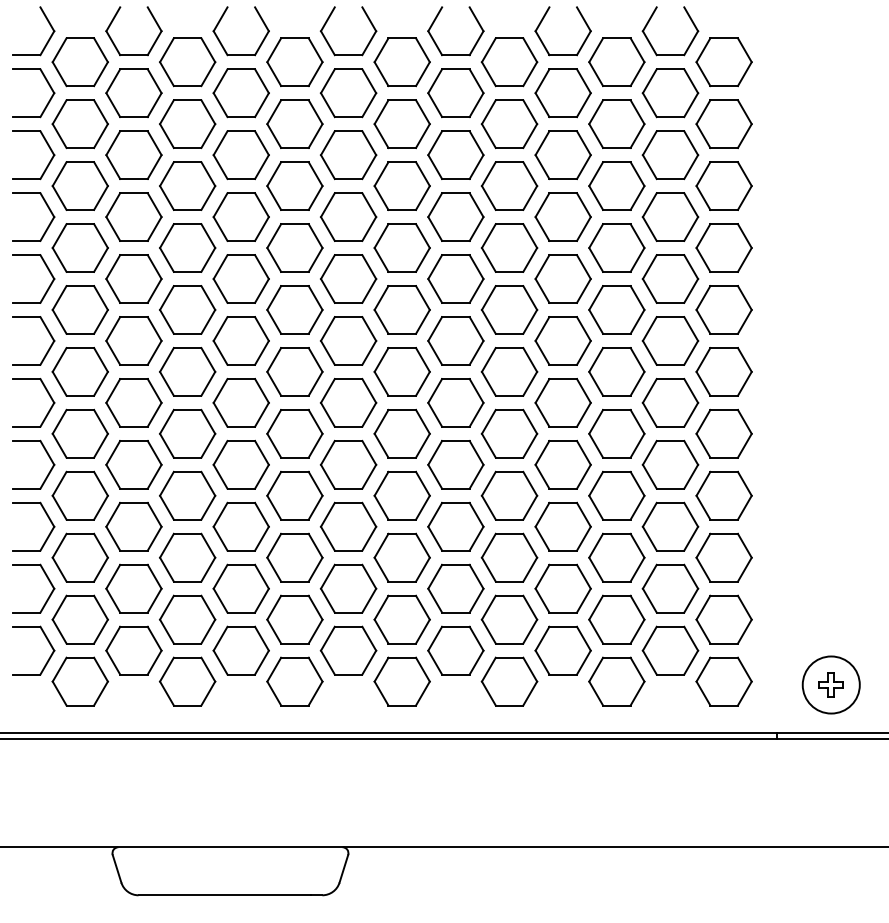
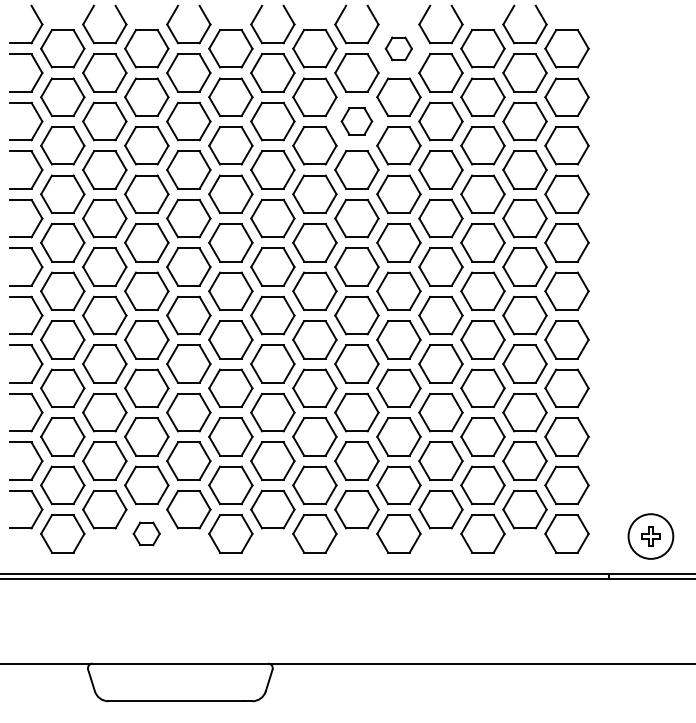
part: (509, 62) -> (398, 49), size x0.6
part: (455, 154) -> (356, 121), size x0.7
part: (187, 681) -> (146, 533), size x0.6

